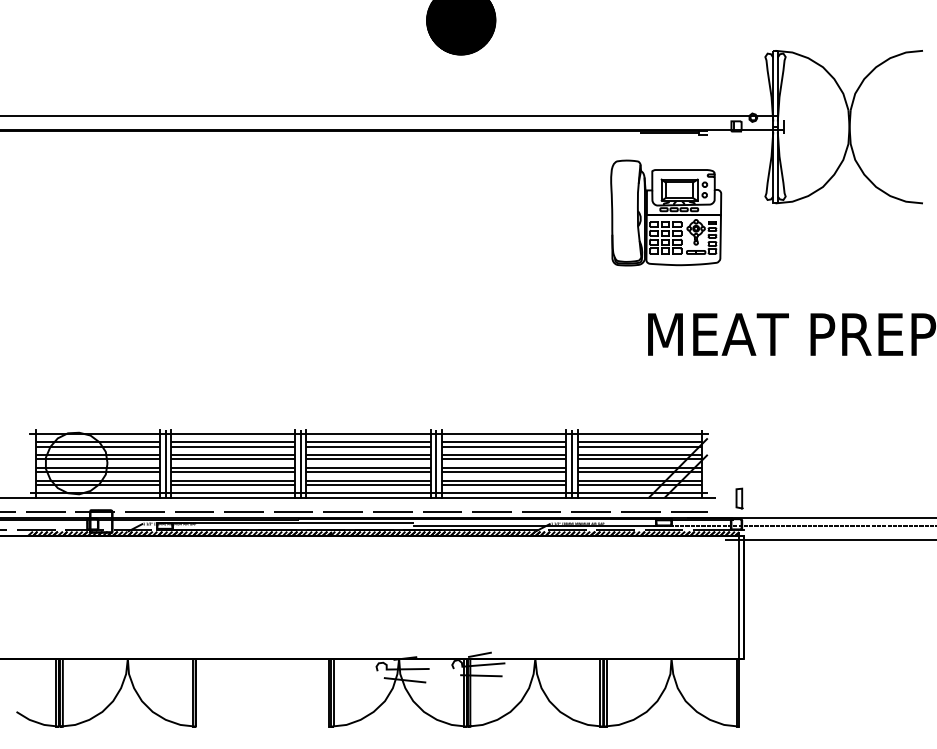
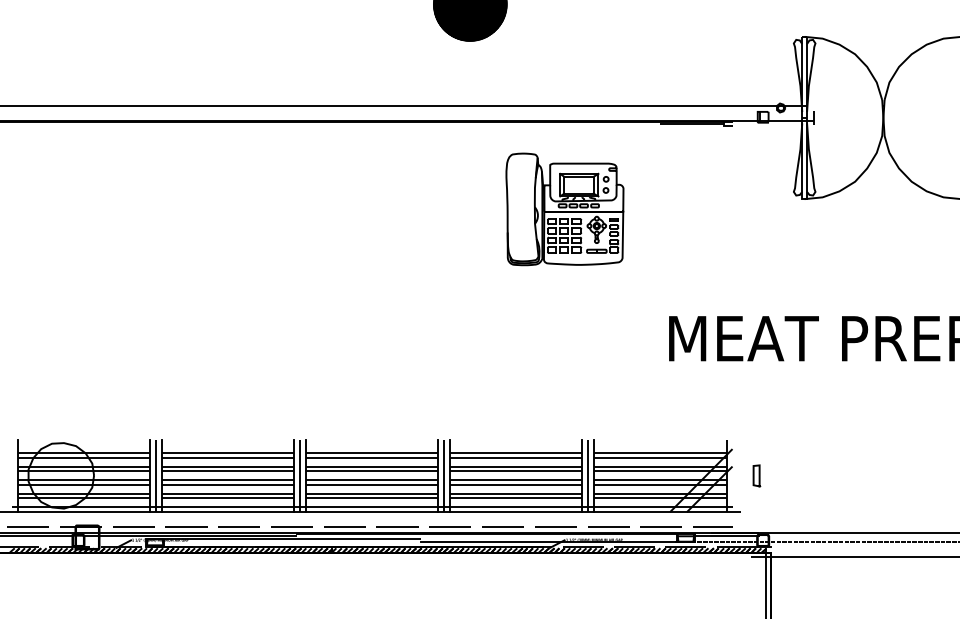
part: (666, 212) -> (565, 208), moved
line: (368, 433) -> (371, 443), removed
curve: (737, 498) -> (754, 475), moved

